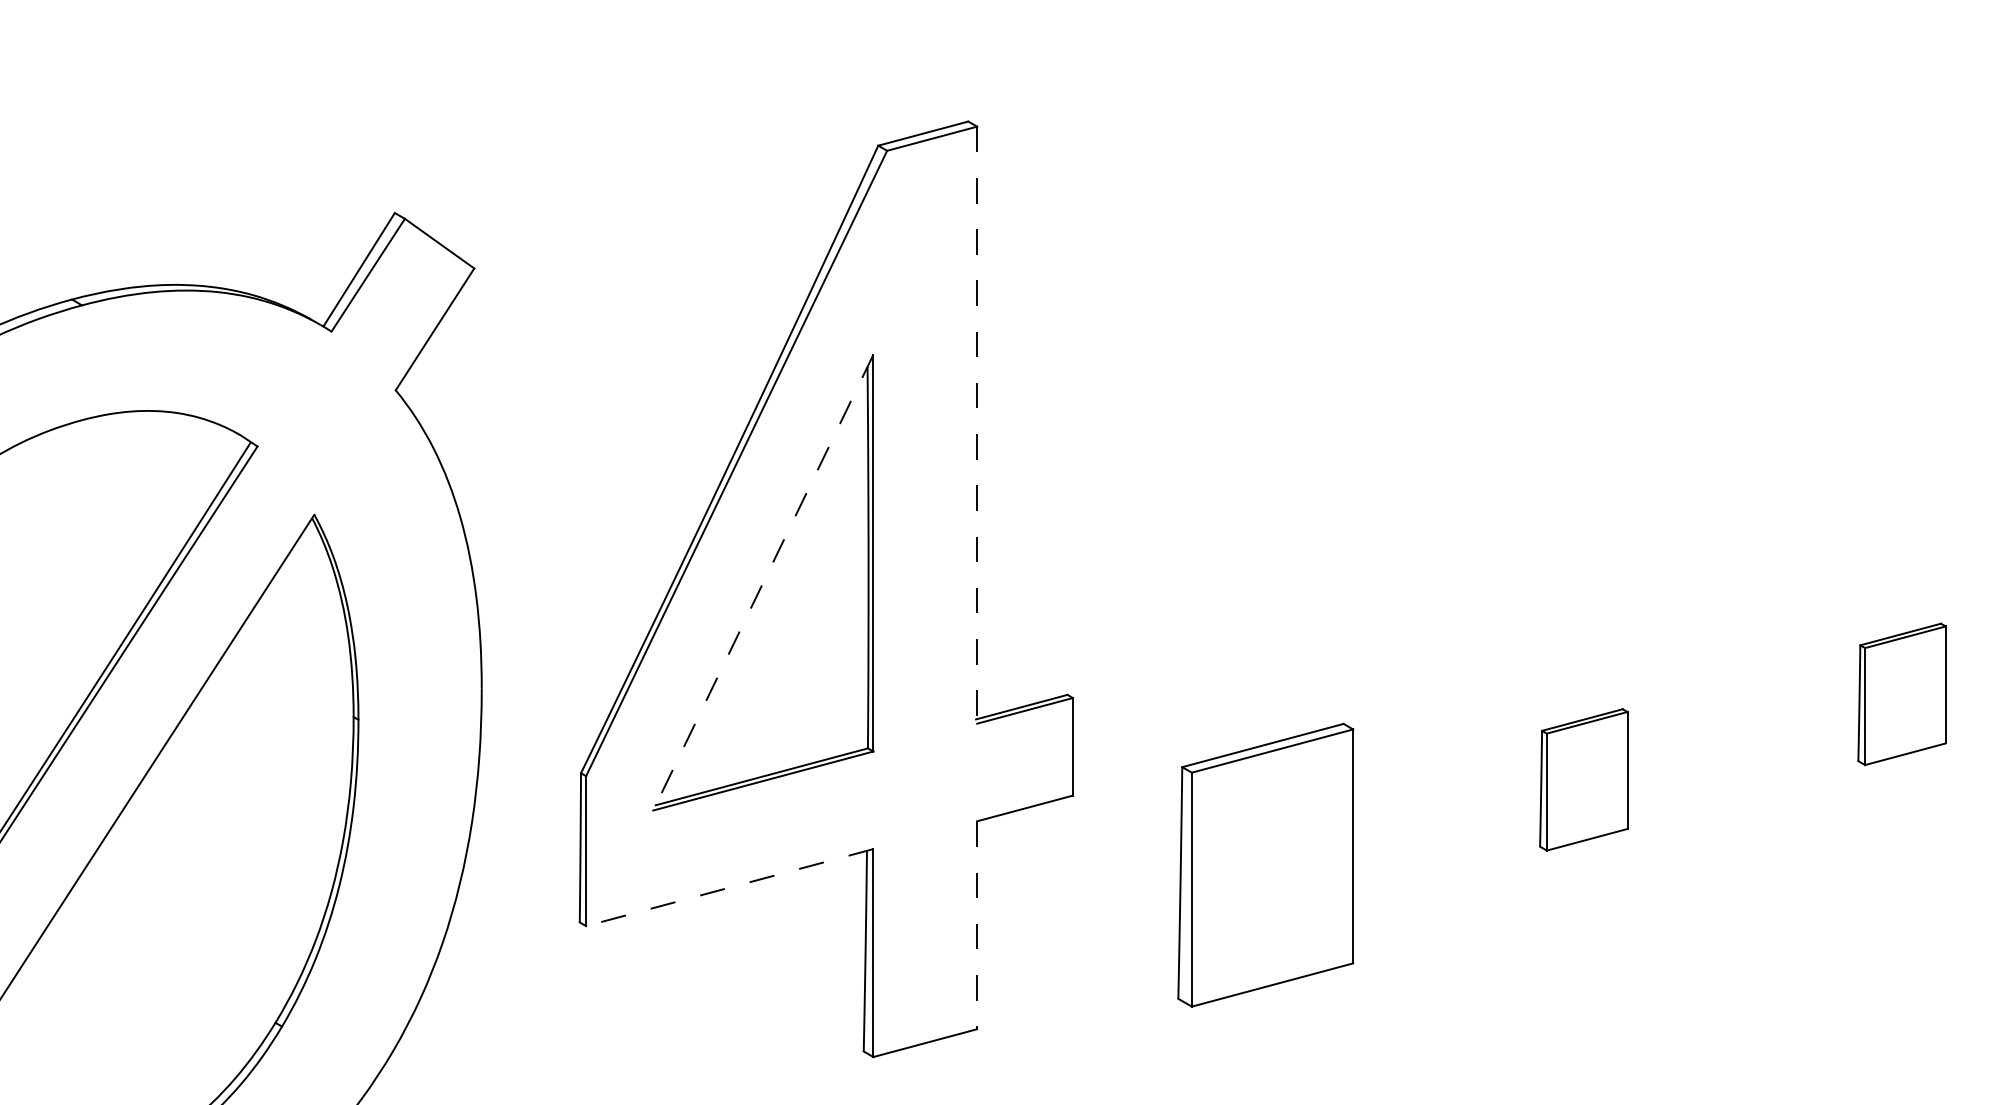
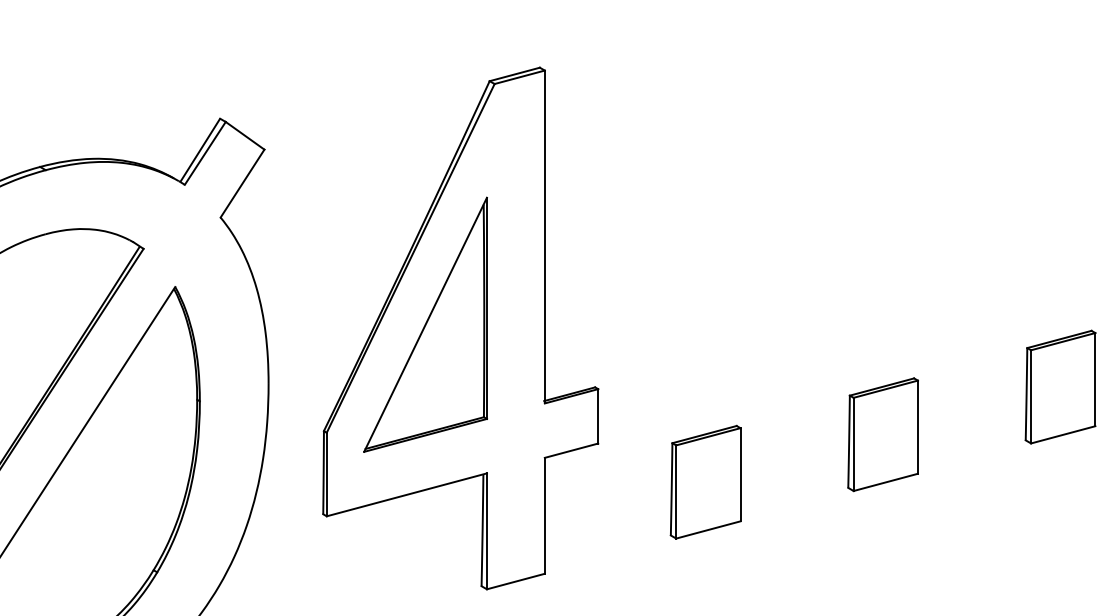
line: (976, 426) -> (544, 237), dashed -> solid
line: (763, 583) -> (425, 325), dashed -> solid
part: (1902, 693) -> (1060, 386), size x1.43
part: (1582, 779) -> (882, 434), size x1.43
part: (1265, 863) -> (705, 481), size x0.71
line: (729, 886) -> (406, 494), dashed -> solid
line: (976, 924) -> (544, 515), dashed -> solid

